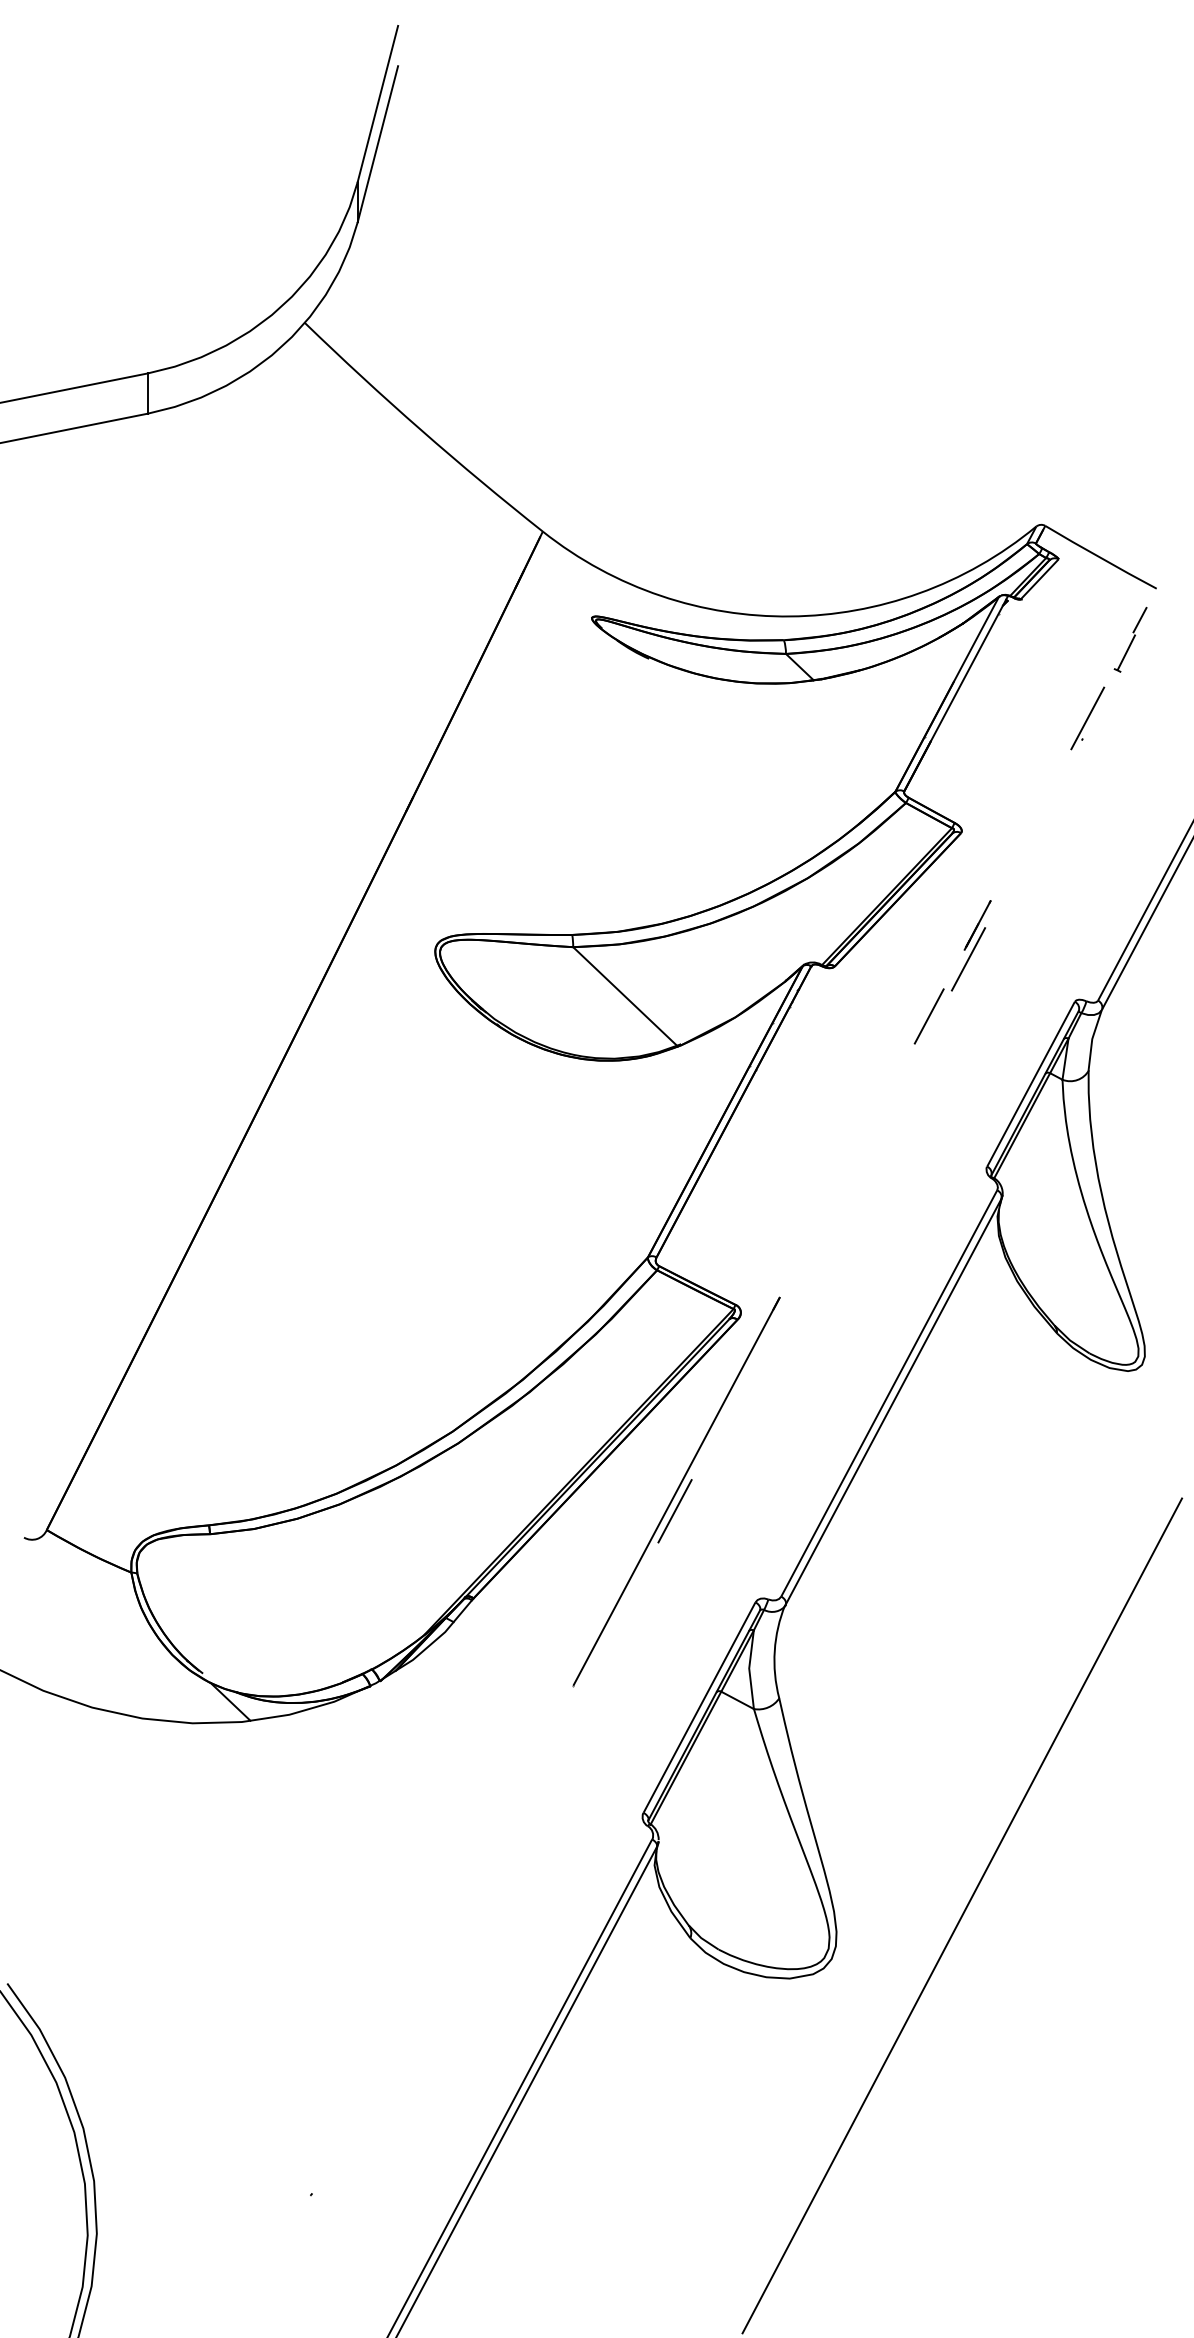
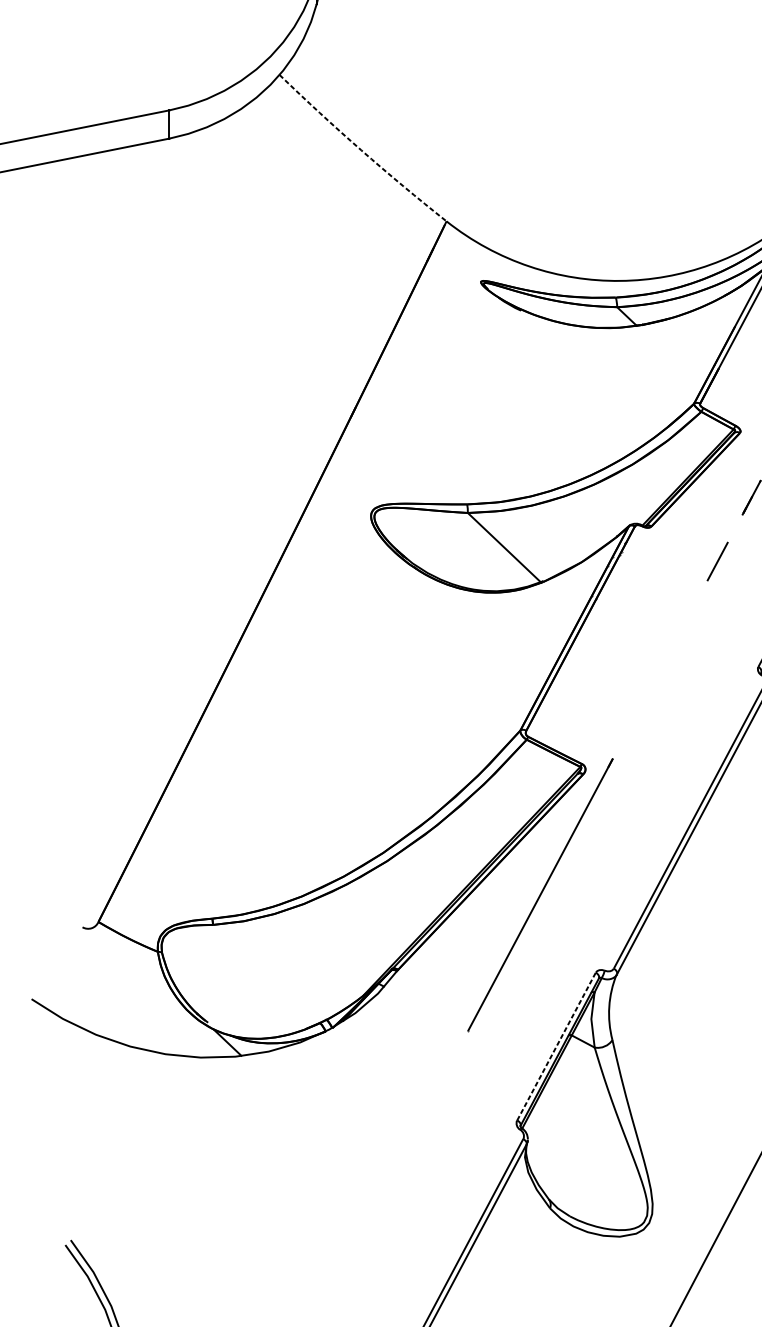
arc: (421, 430) -> (361, 150), solid -> dashed
line: (968, 959) -> (745, 521), removed
line: (674, 1511) -> (538, 908), removed
line: (699, 1707) -> (556, 1046), solid -> dashed

